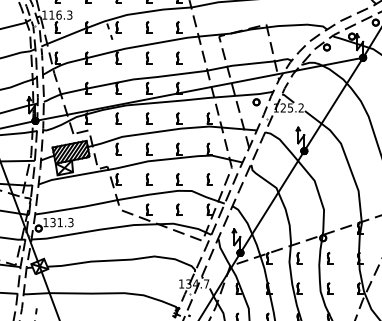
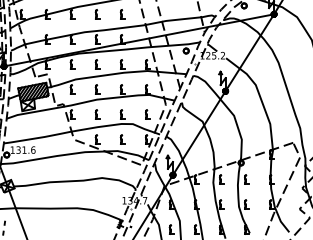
text: (70, 222) -> (32, 150), 131.3 -> 131.6

